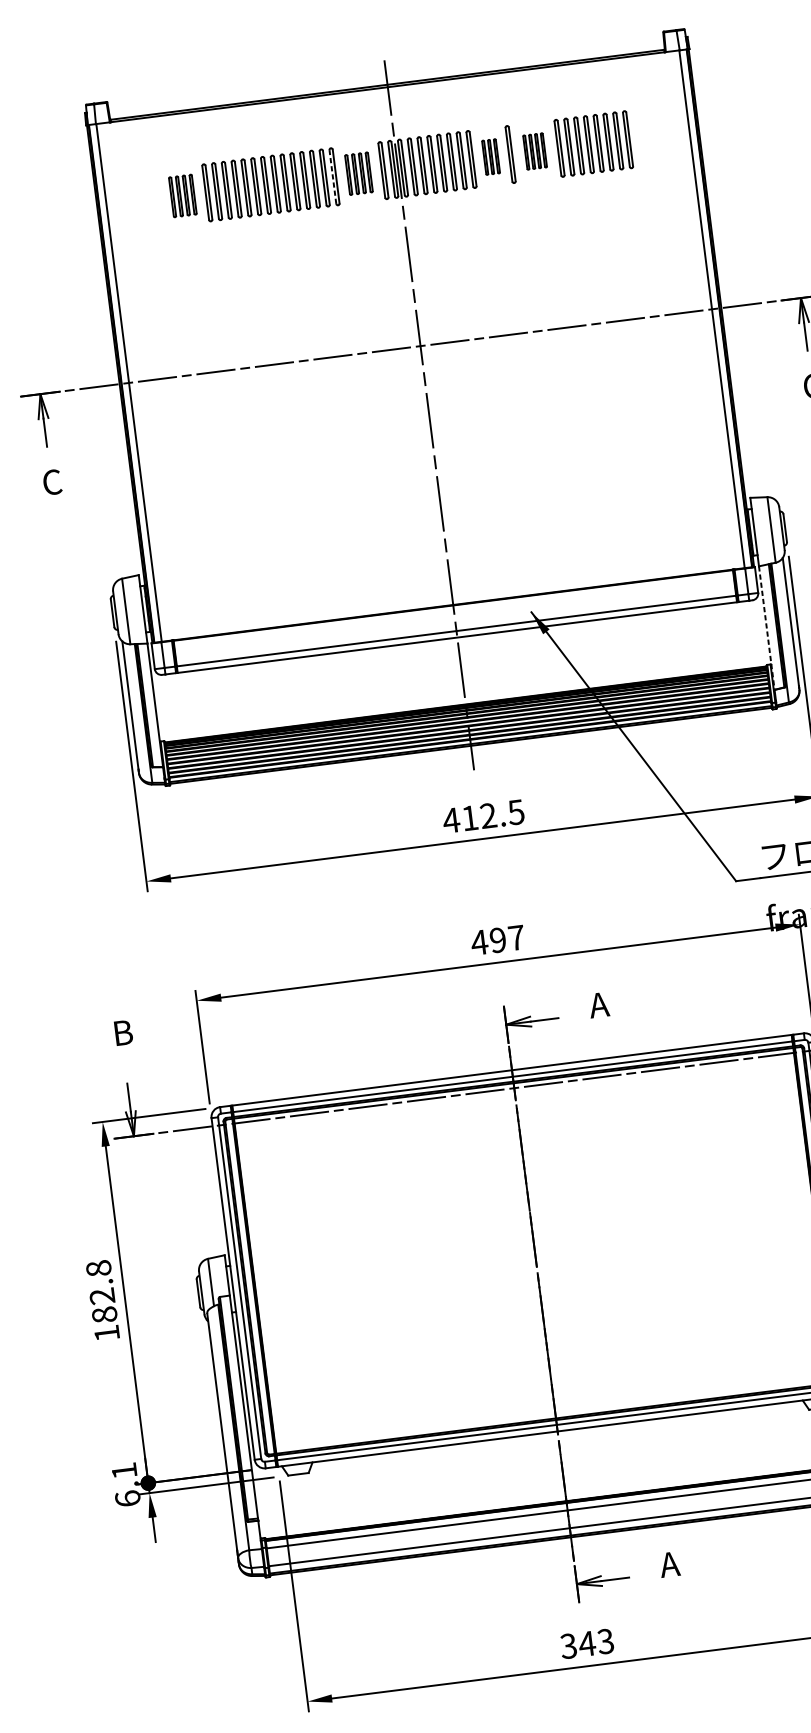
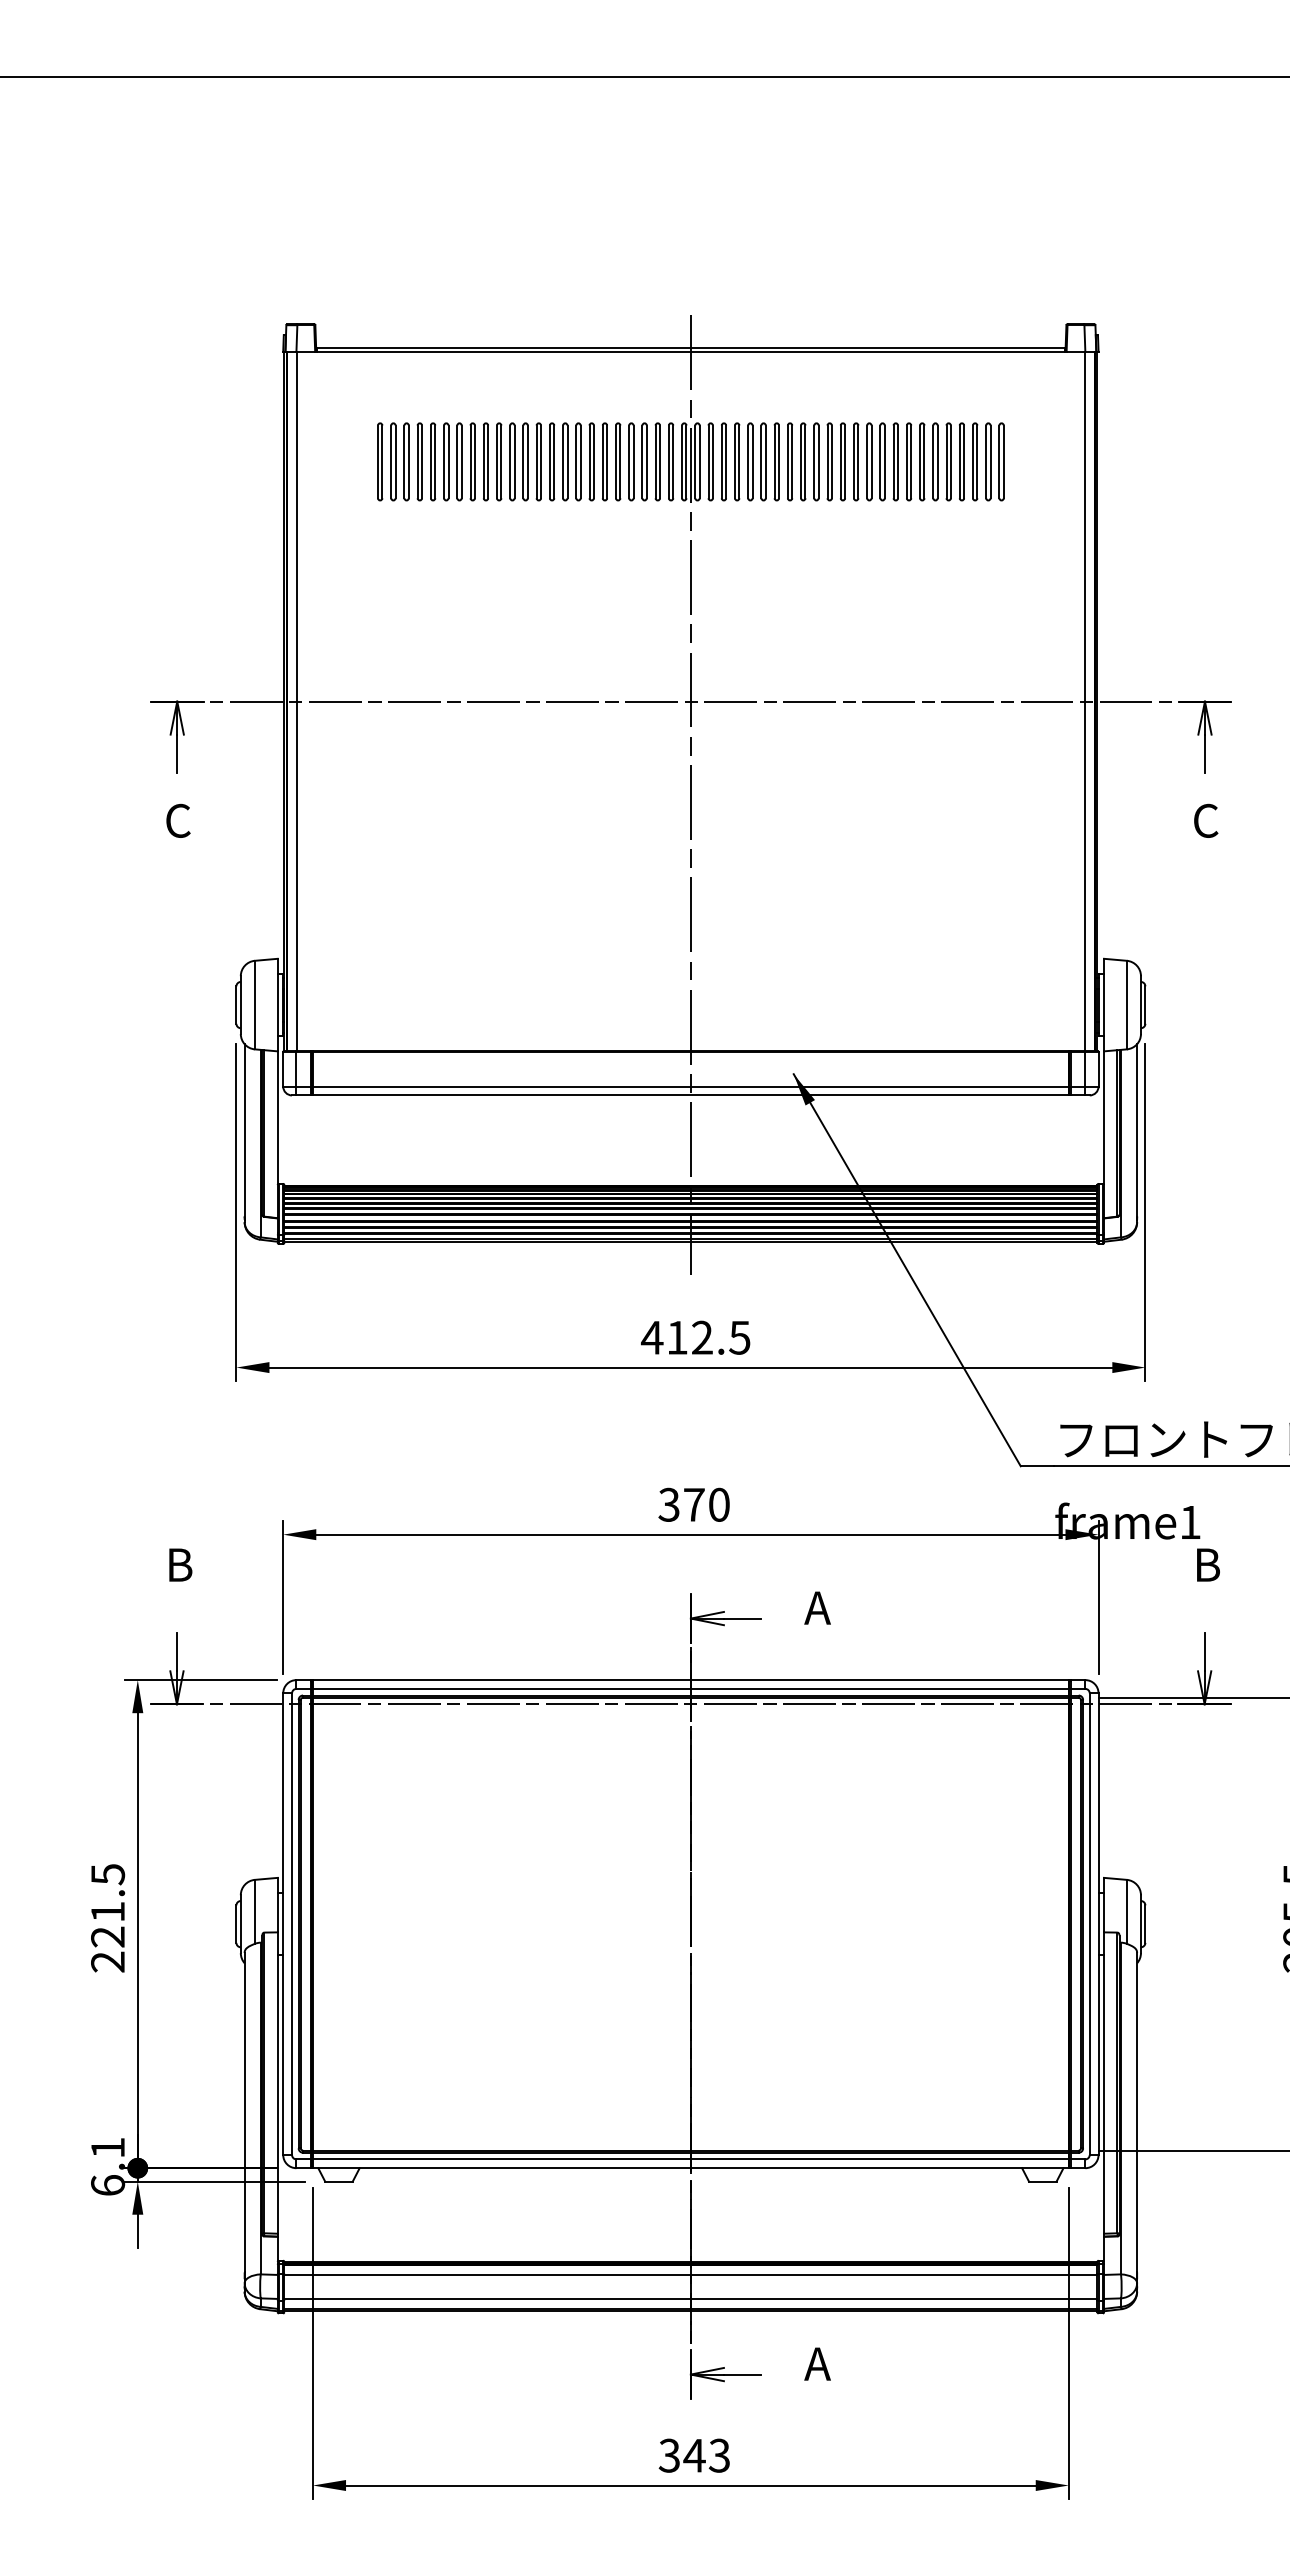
part: (534, 151) -> (875, 461), size x1.67
part: (491, 156) -> (816, 461), size x1.67
part: (358, 173) -> (637, 461), size x1.43
line: (332, 176) -> (602, 461), dashed -> solid
part: (182, 195) -> (399, 461), size x1.43
line: (767, 628) -> (1104, 1135), dashed -> solid
text: (497, 940) -> (693, 1504), 497 -> 370
text: (103, 1301) -> (108, 1918), 182.8 -> 221.5

